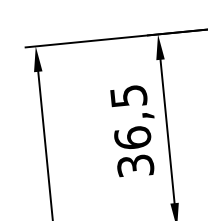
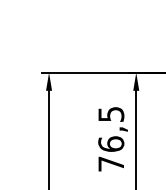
text: (135, 165) -> (111, 163), 36,5 -> 76,5

